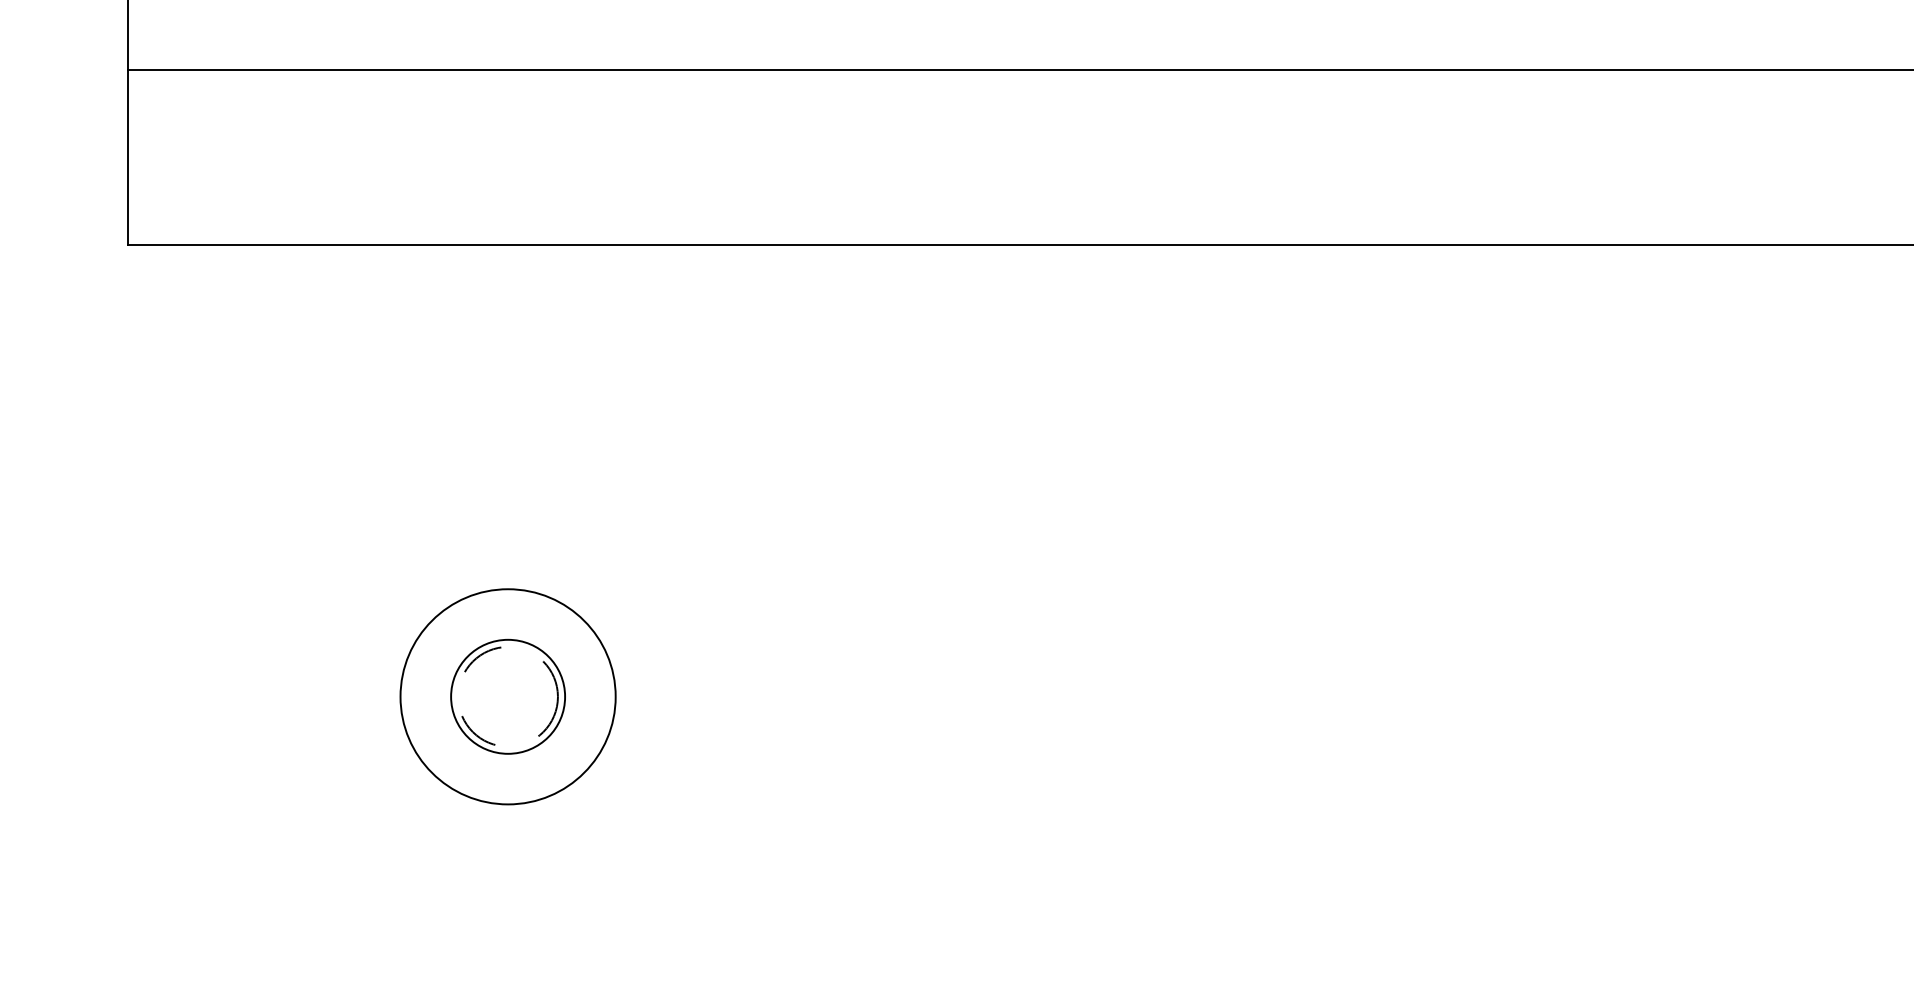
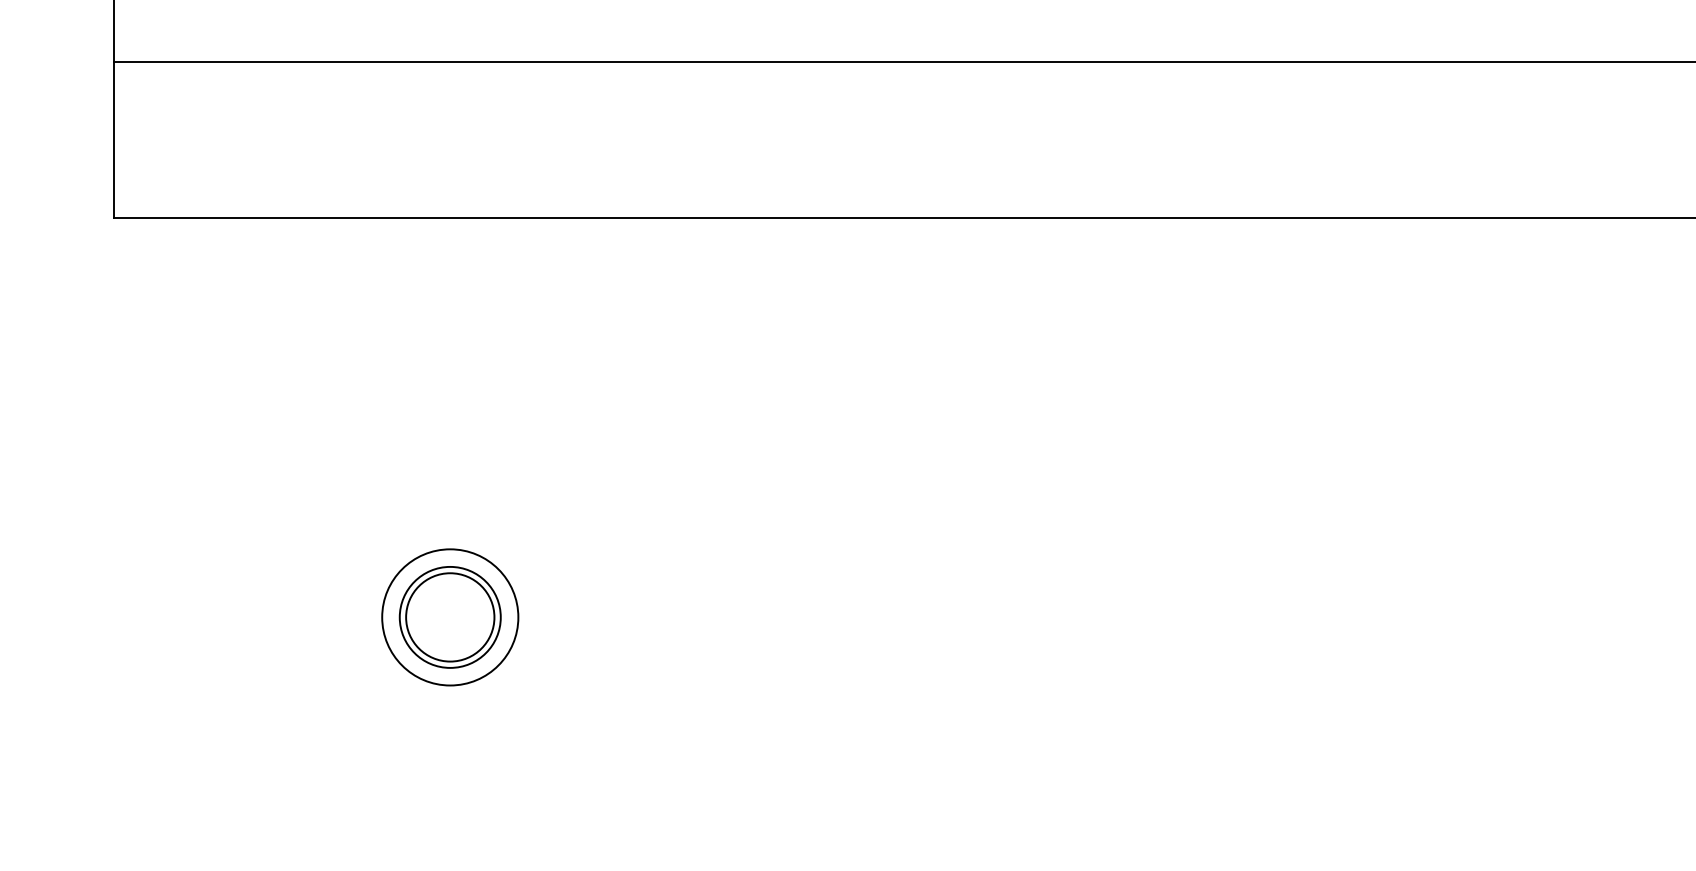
circle: (507, 696) -> (449, 617), dashed -> solid
circle: (507, 696) -> (449, 617), size x0.71

